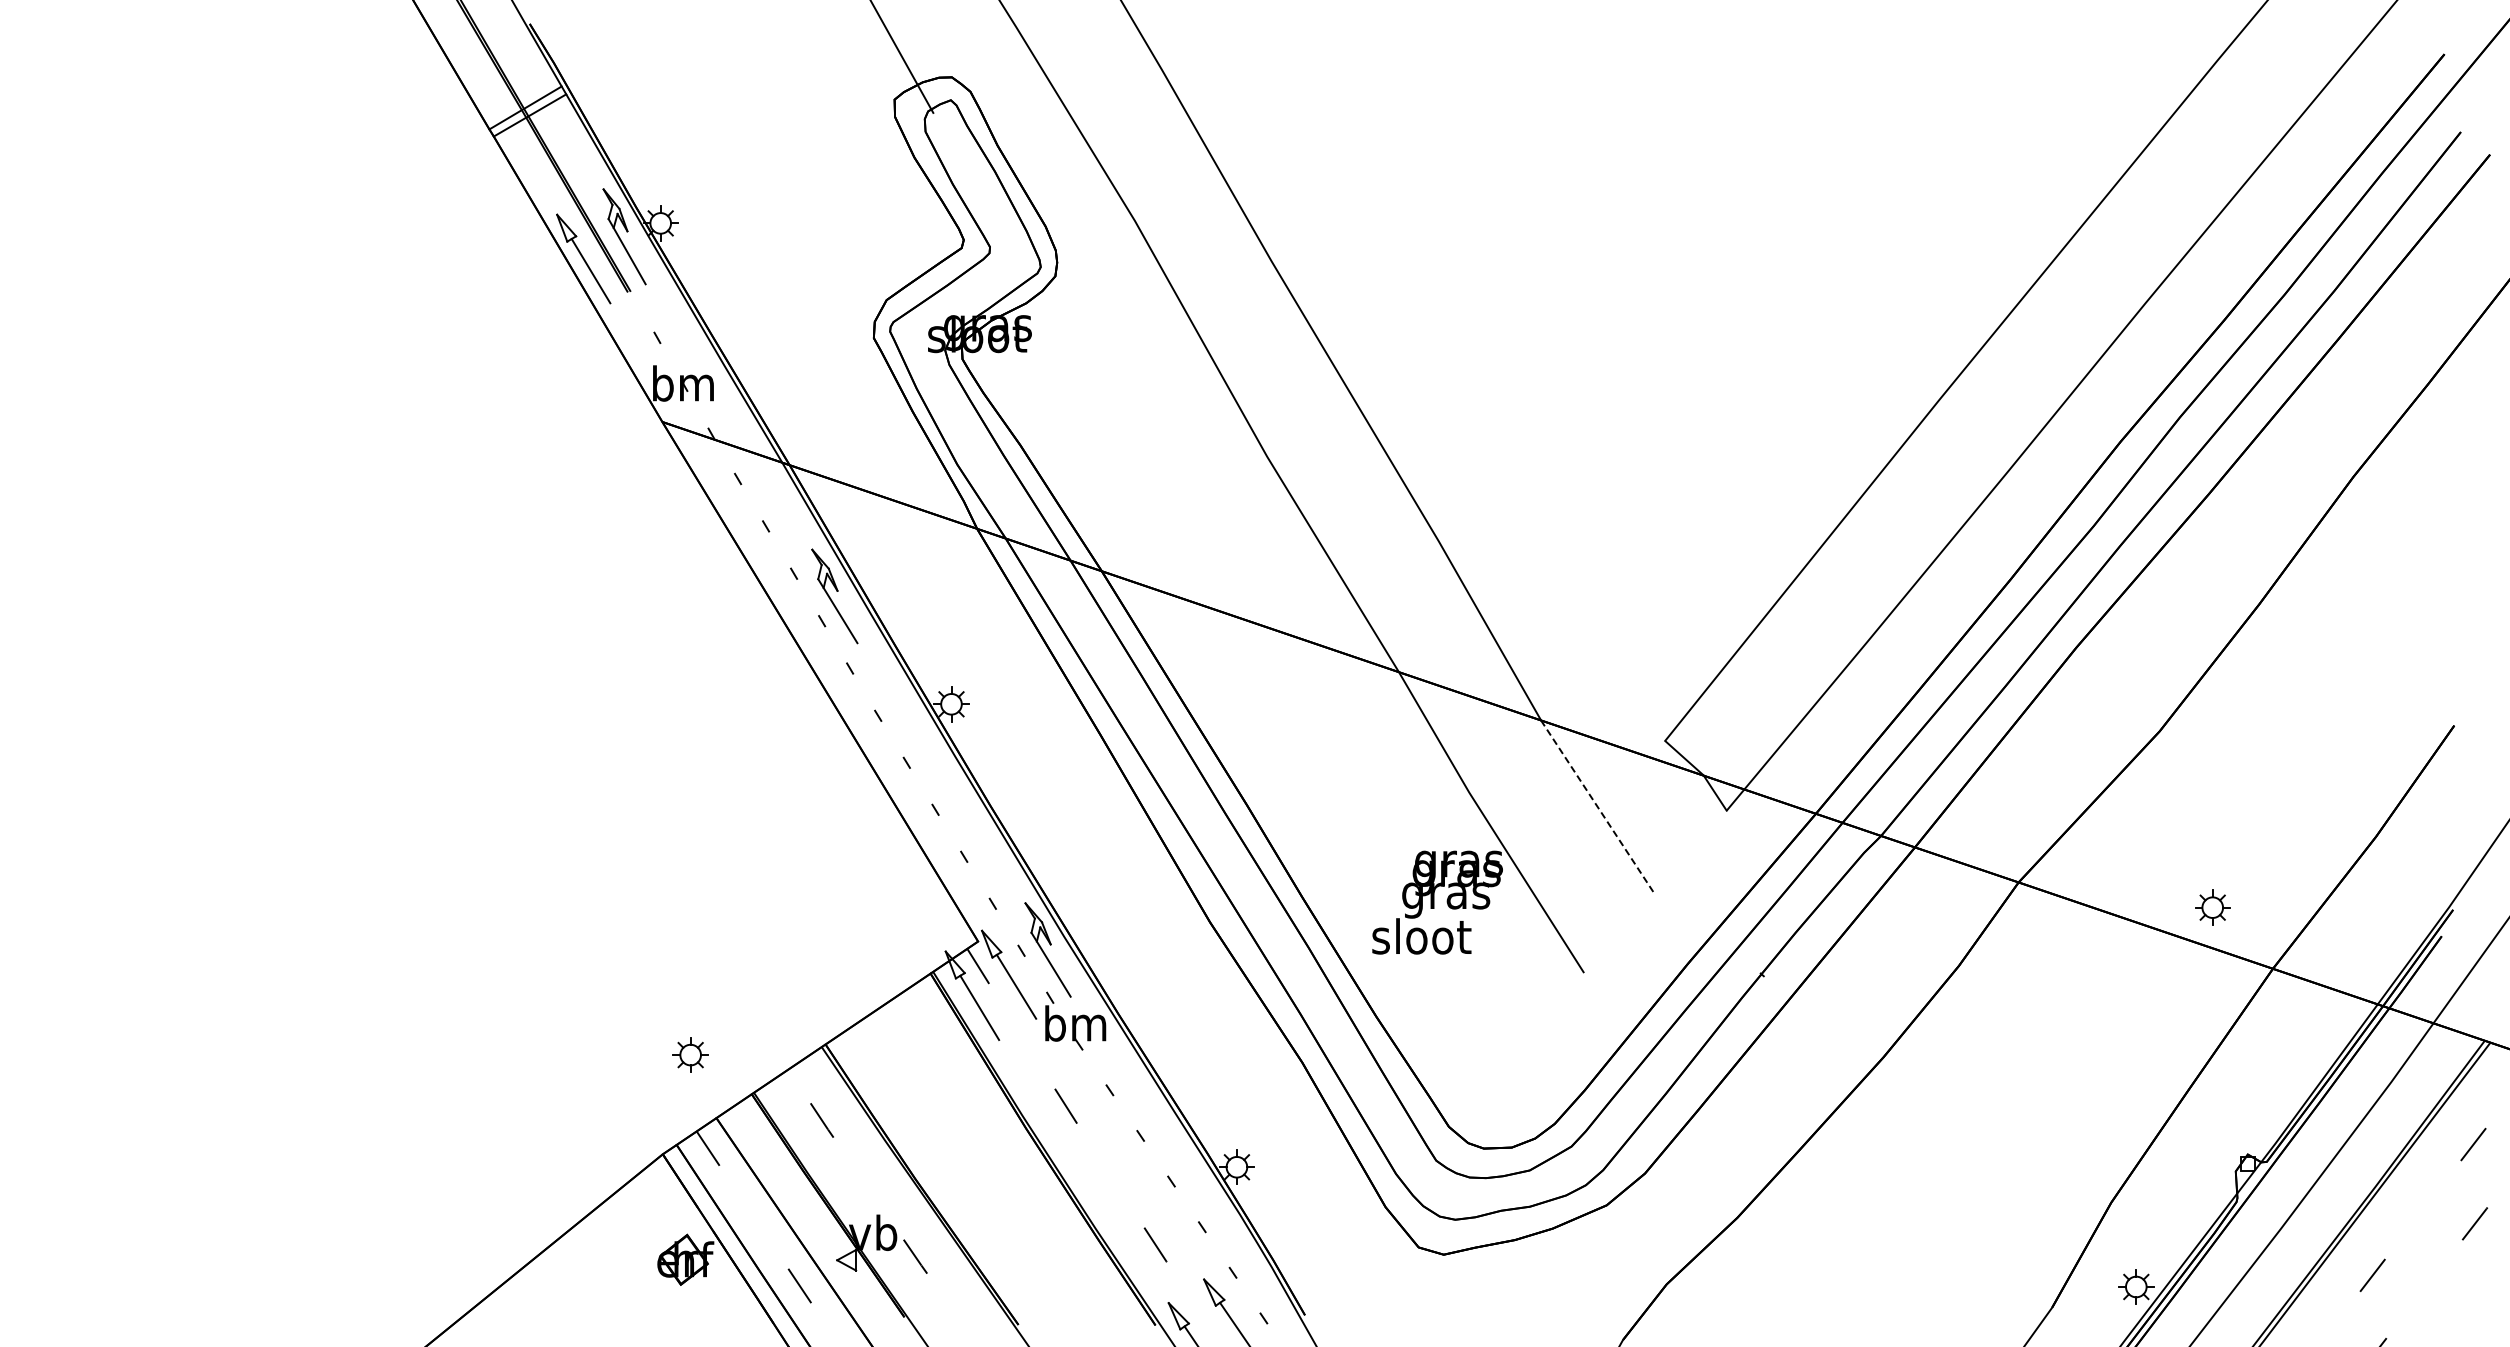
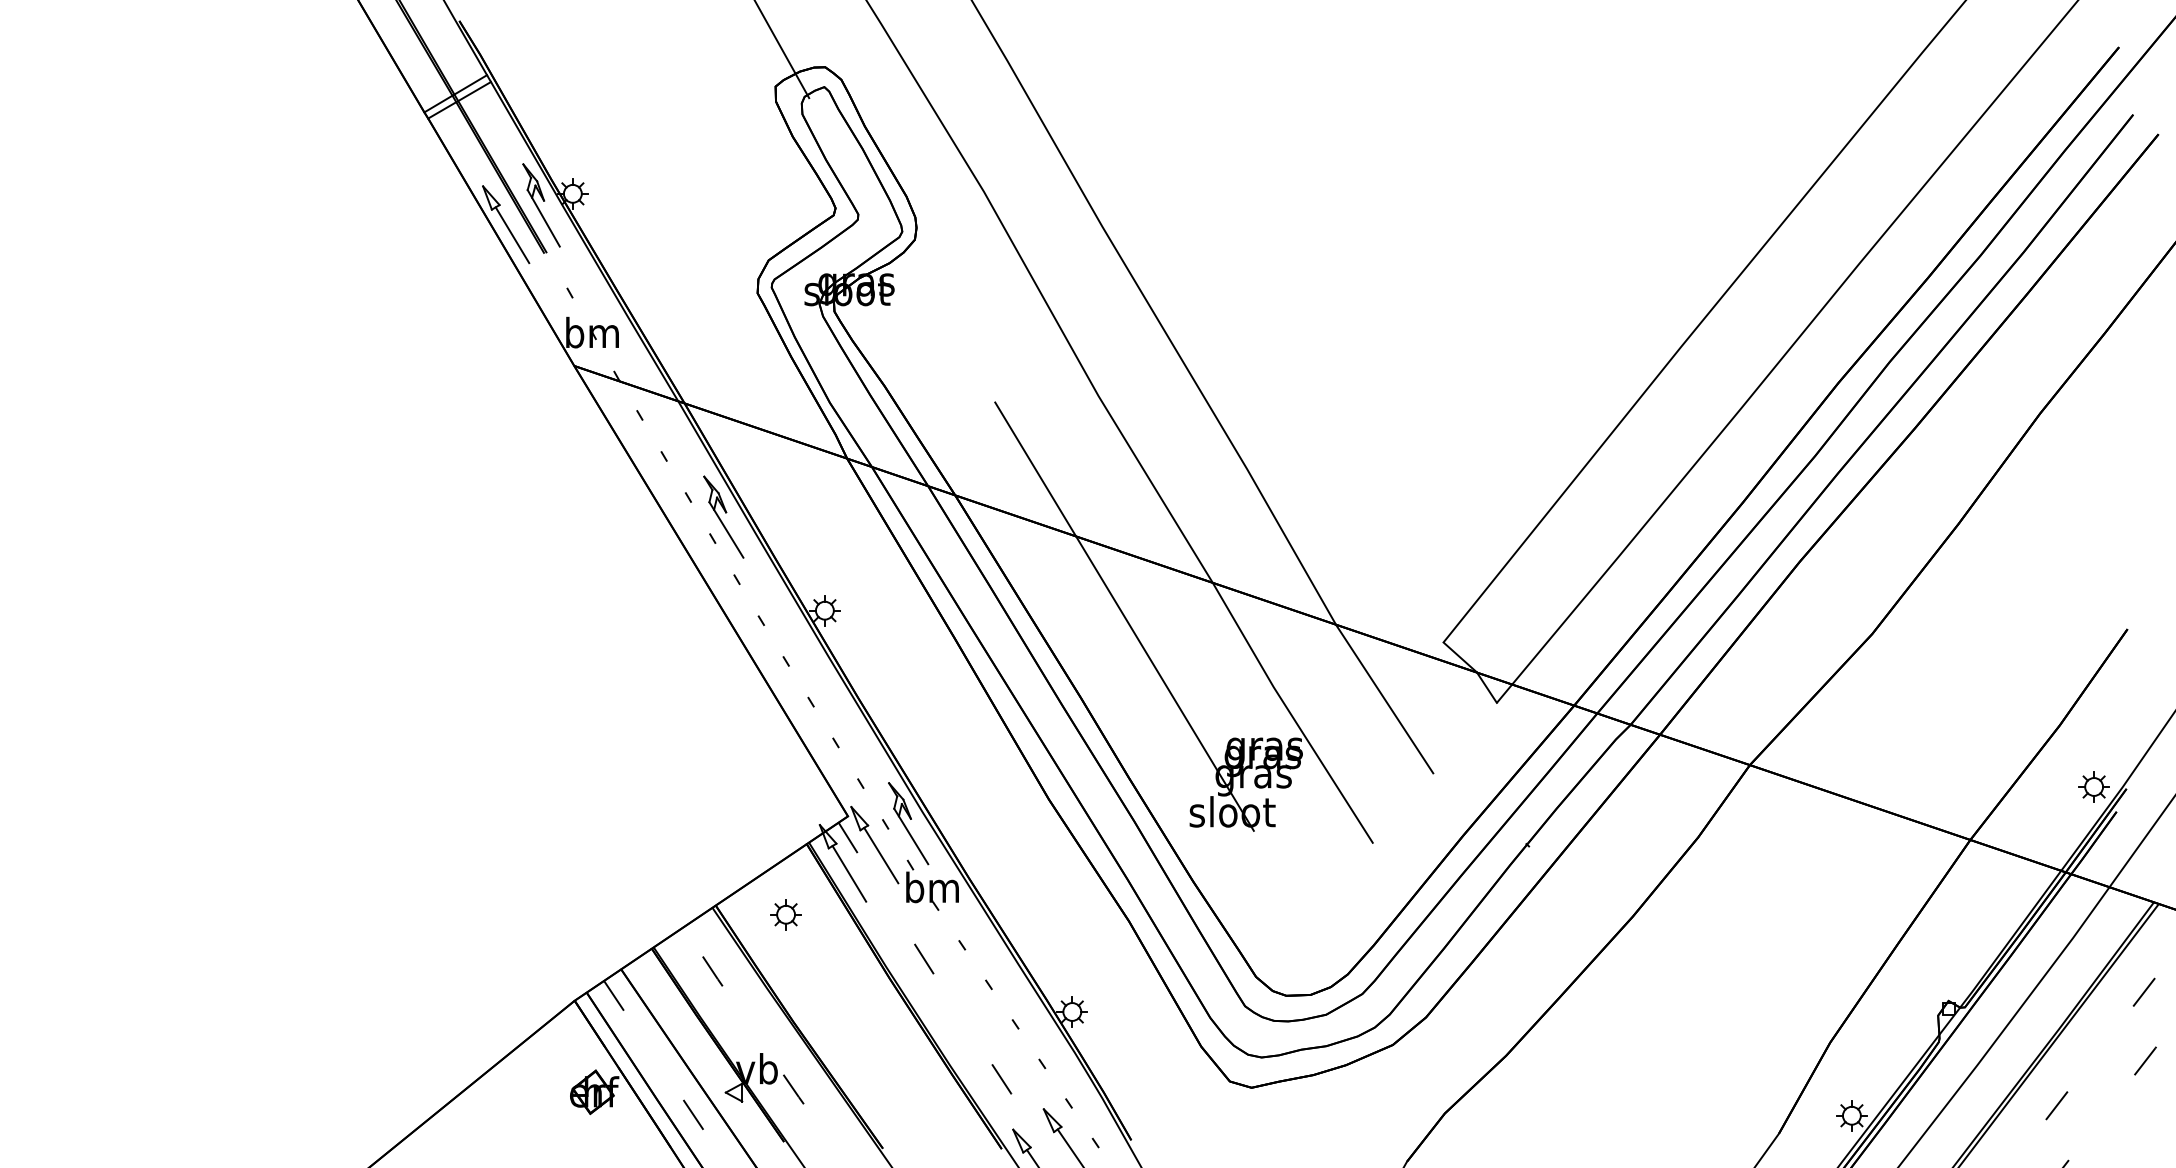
line: (1297, 711) -> (1124, 616), added
line: (1597, 806) -> (1384, 699), dashed -> solid
part: (2212, 907) -> (2093, 786), moved
part: (690, 1054) -> (785, 914), moved

